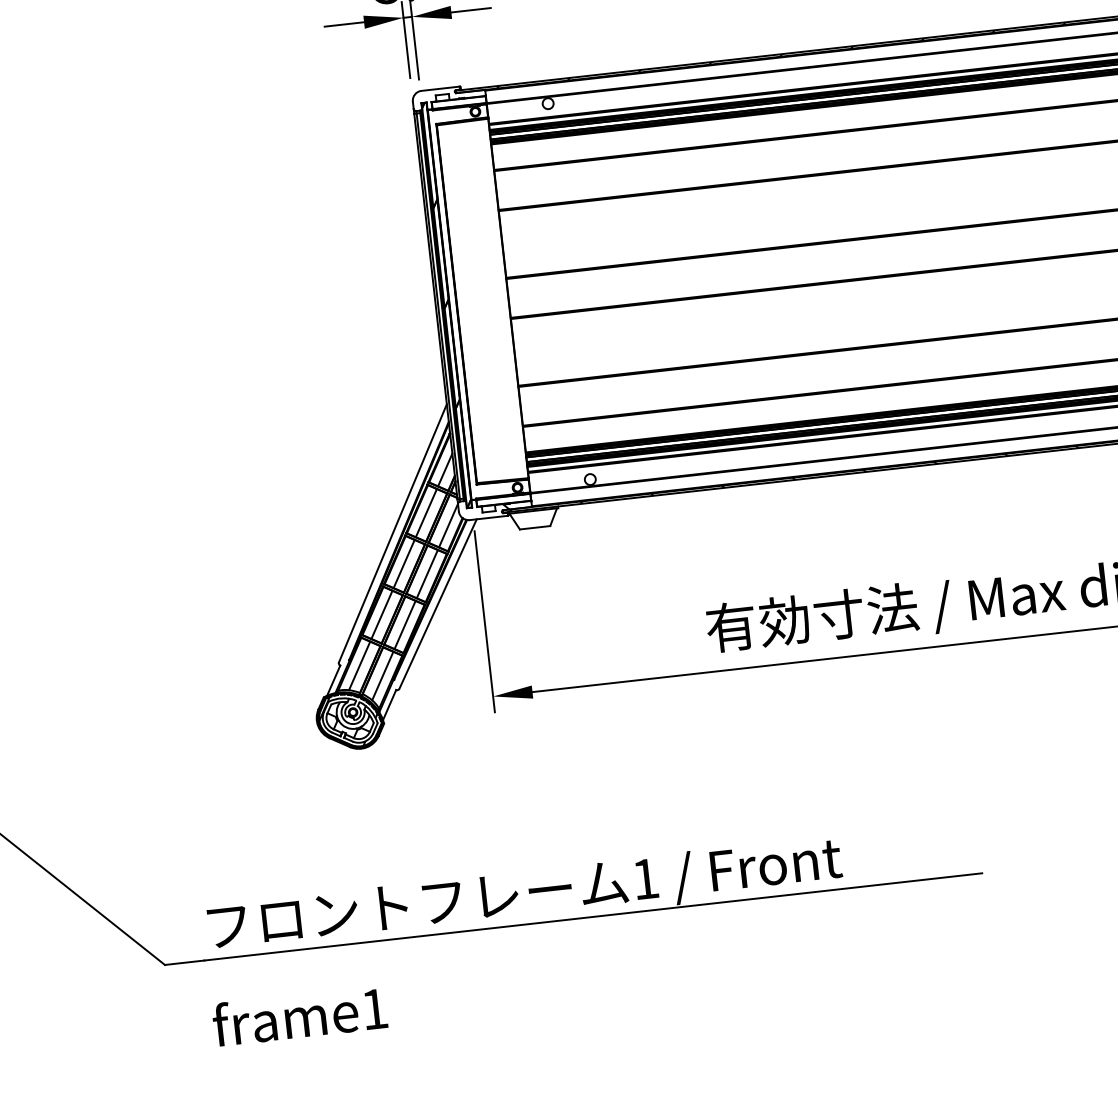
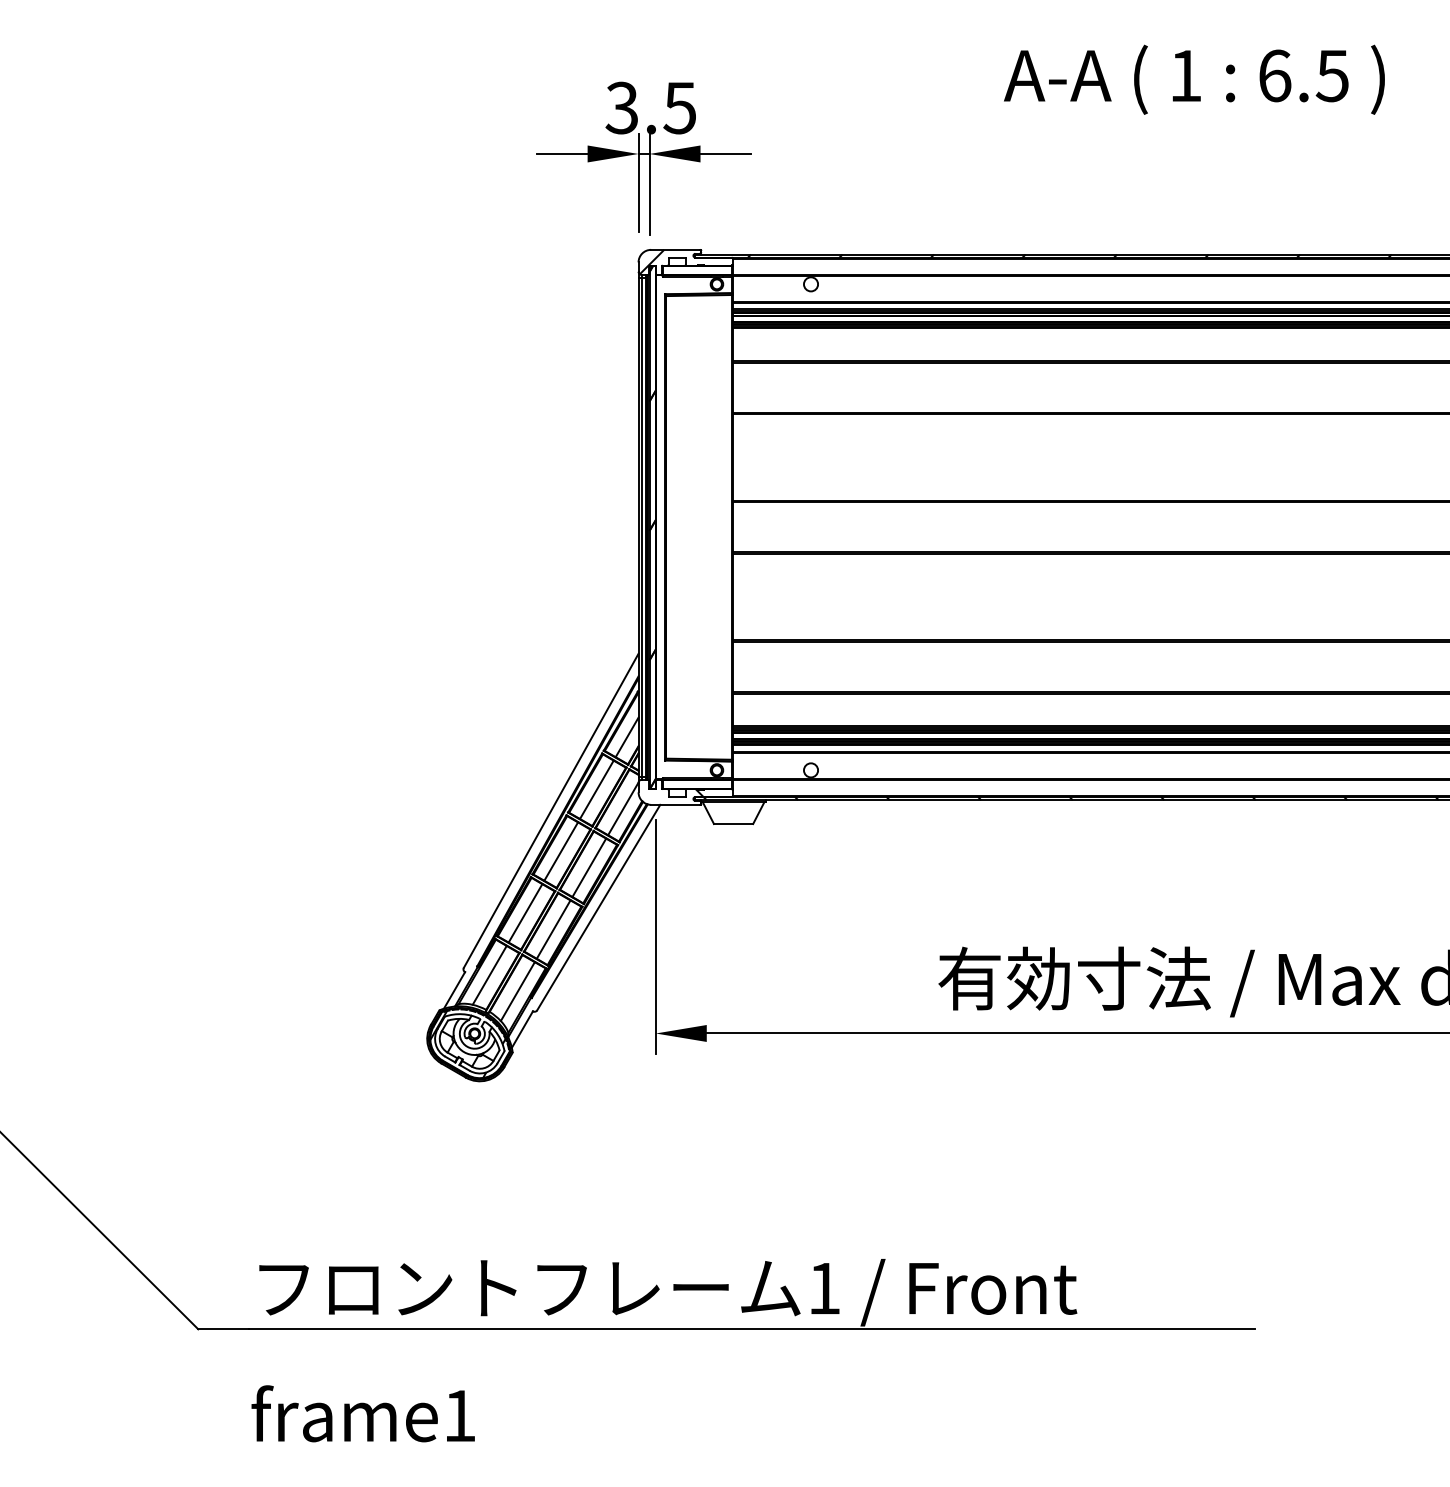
hatch: (422, 99) -> (651, 261), added

